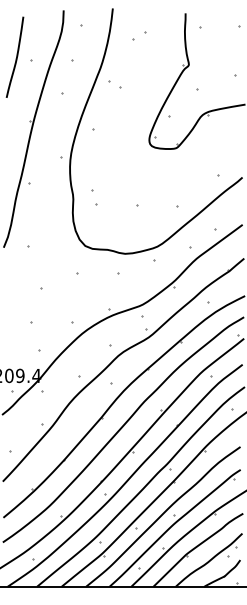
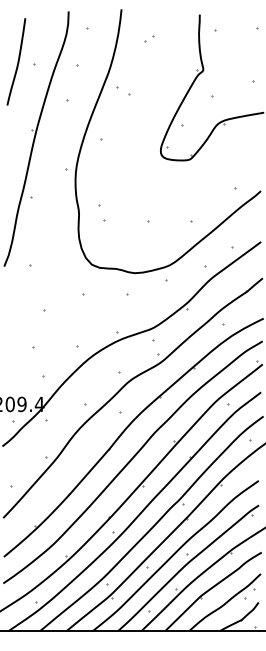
part: (138, 35) -> (149, 38), size x0.62

